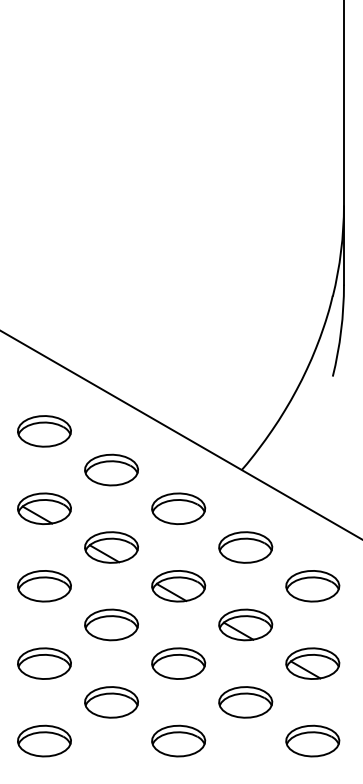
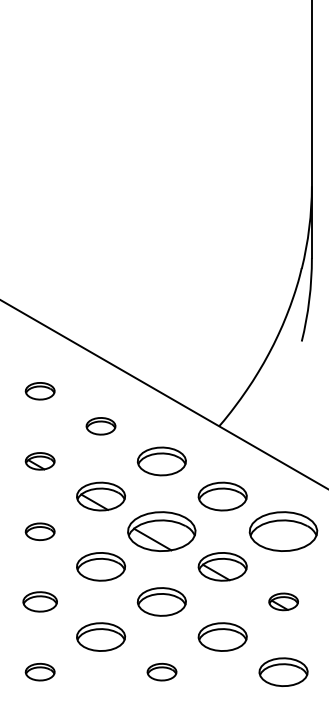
part: (44, 431) -> (40, 391), size x0.6
part: (111, 469) -> (100, 425), size x0.6
part: (44, 508) -> (40, 461), size x0.6
part: (44, 586) -> (40, 531), size x0.6
part: (178, 586) -> (161, 531), size x1.4
part: (312, 586) -> (283, 531), size x1.4
part: (44, 663) -> (40, 601), size x0.7
part: (312, 663) -> (283, 601), size x0.6
part: (44, 740) -> (40, 671), size x0.6
part: (178, 740) -> (161, 671), size x0.6

